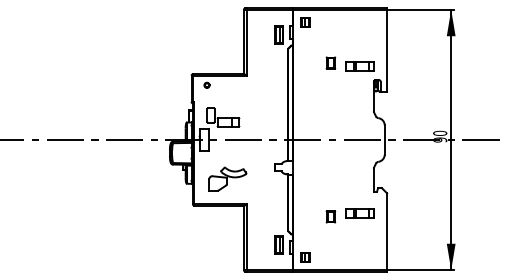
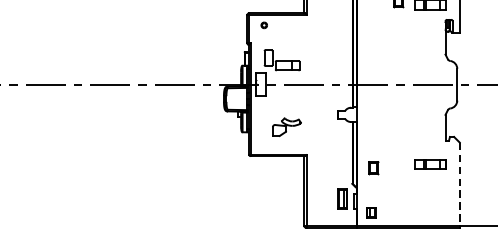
part: (227, 178) -> (286, 126), size x0.7
part: (330, 216) -> (373, 167), moved
line: (387, 232) -> (460, 185), solid -> dashed

